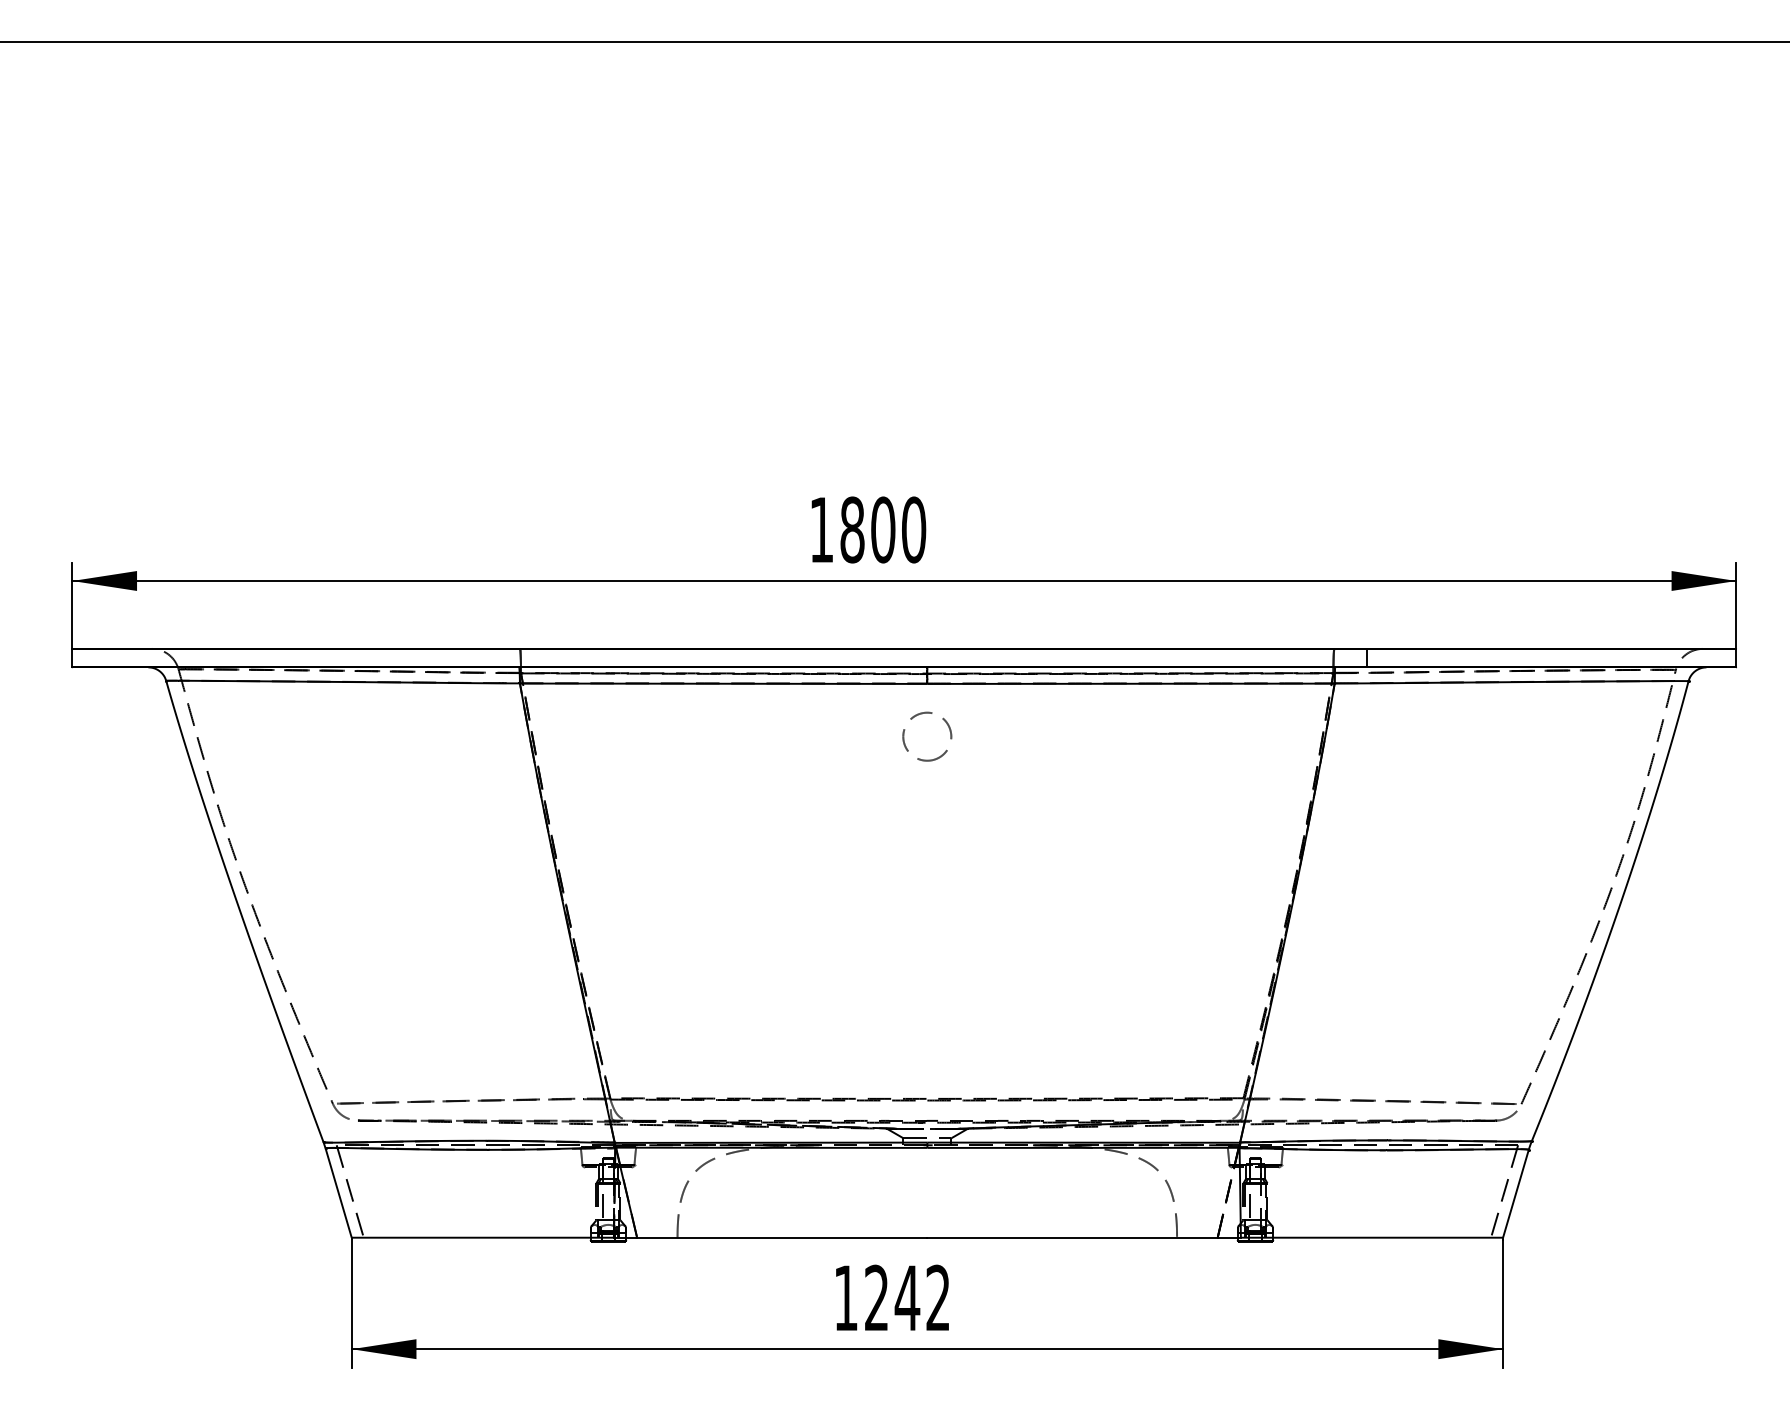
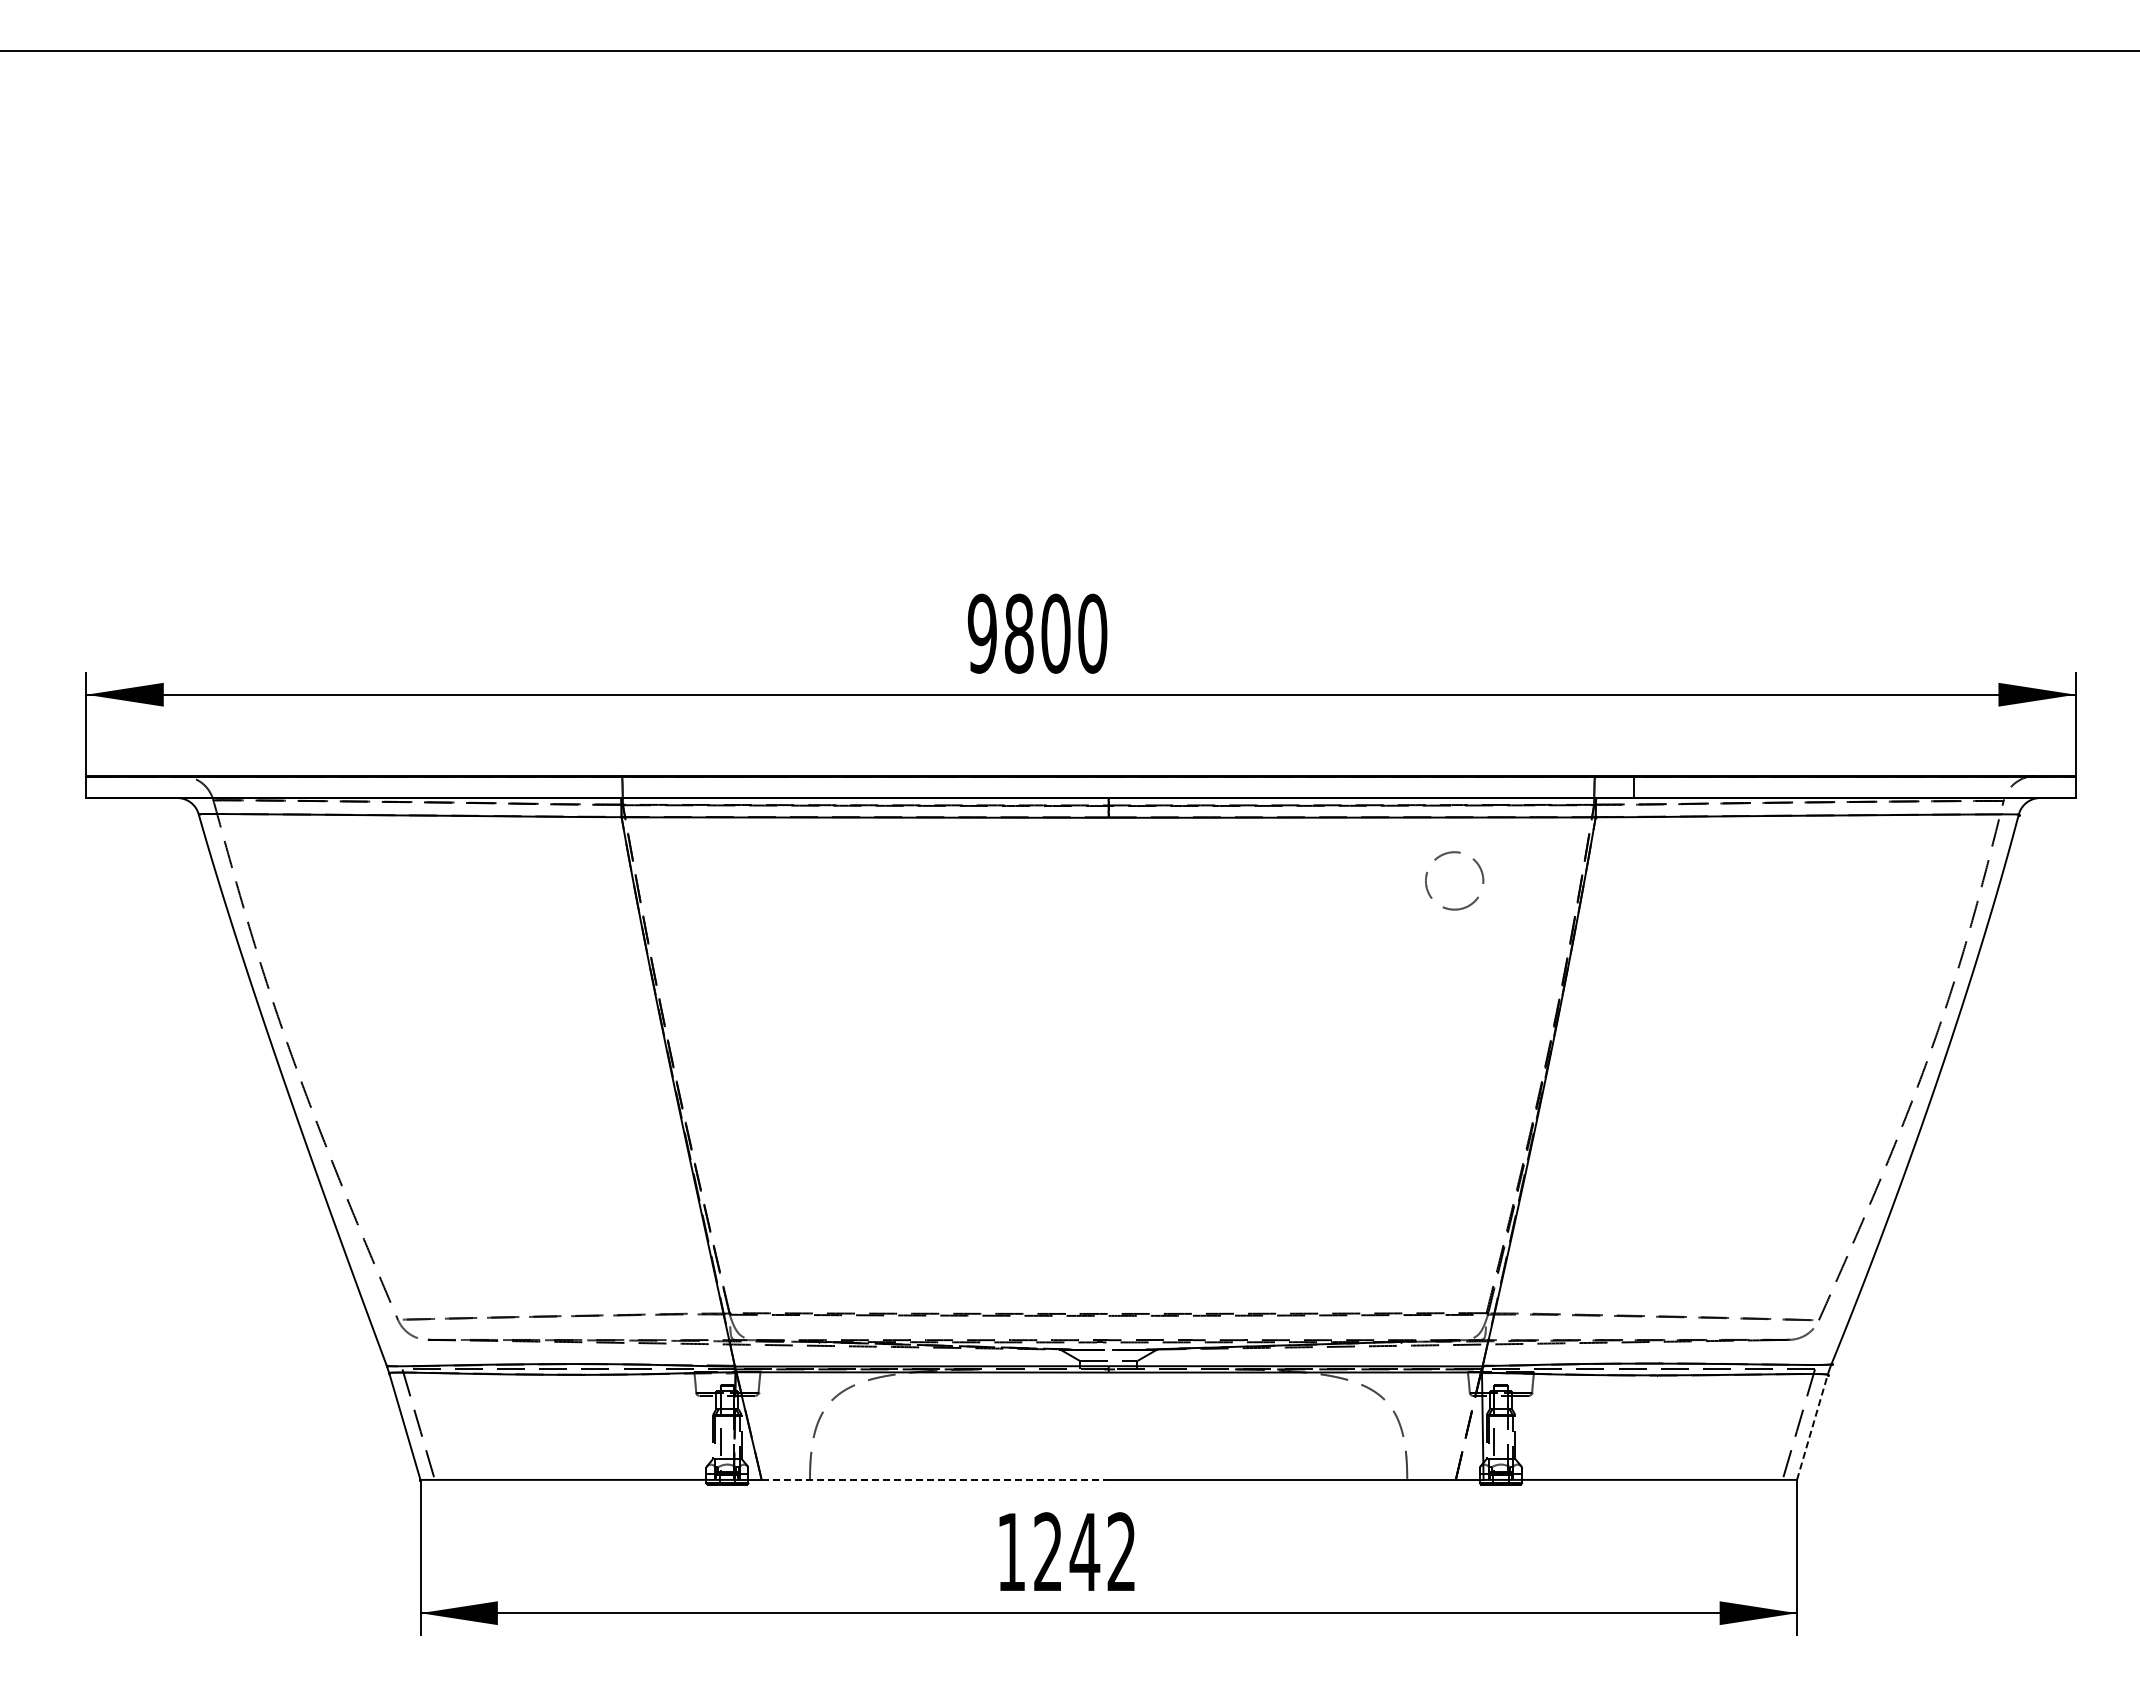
text: (820, 529) -> (981, 633), 1800 -> 9800
part: (927, 713) -> (1454, 853), moved
line: (1516, 1193) -> (1812, 1426), solid -> dashed
line: (782, 1237) -> (935, 1479), solid -> dashed

